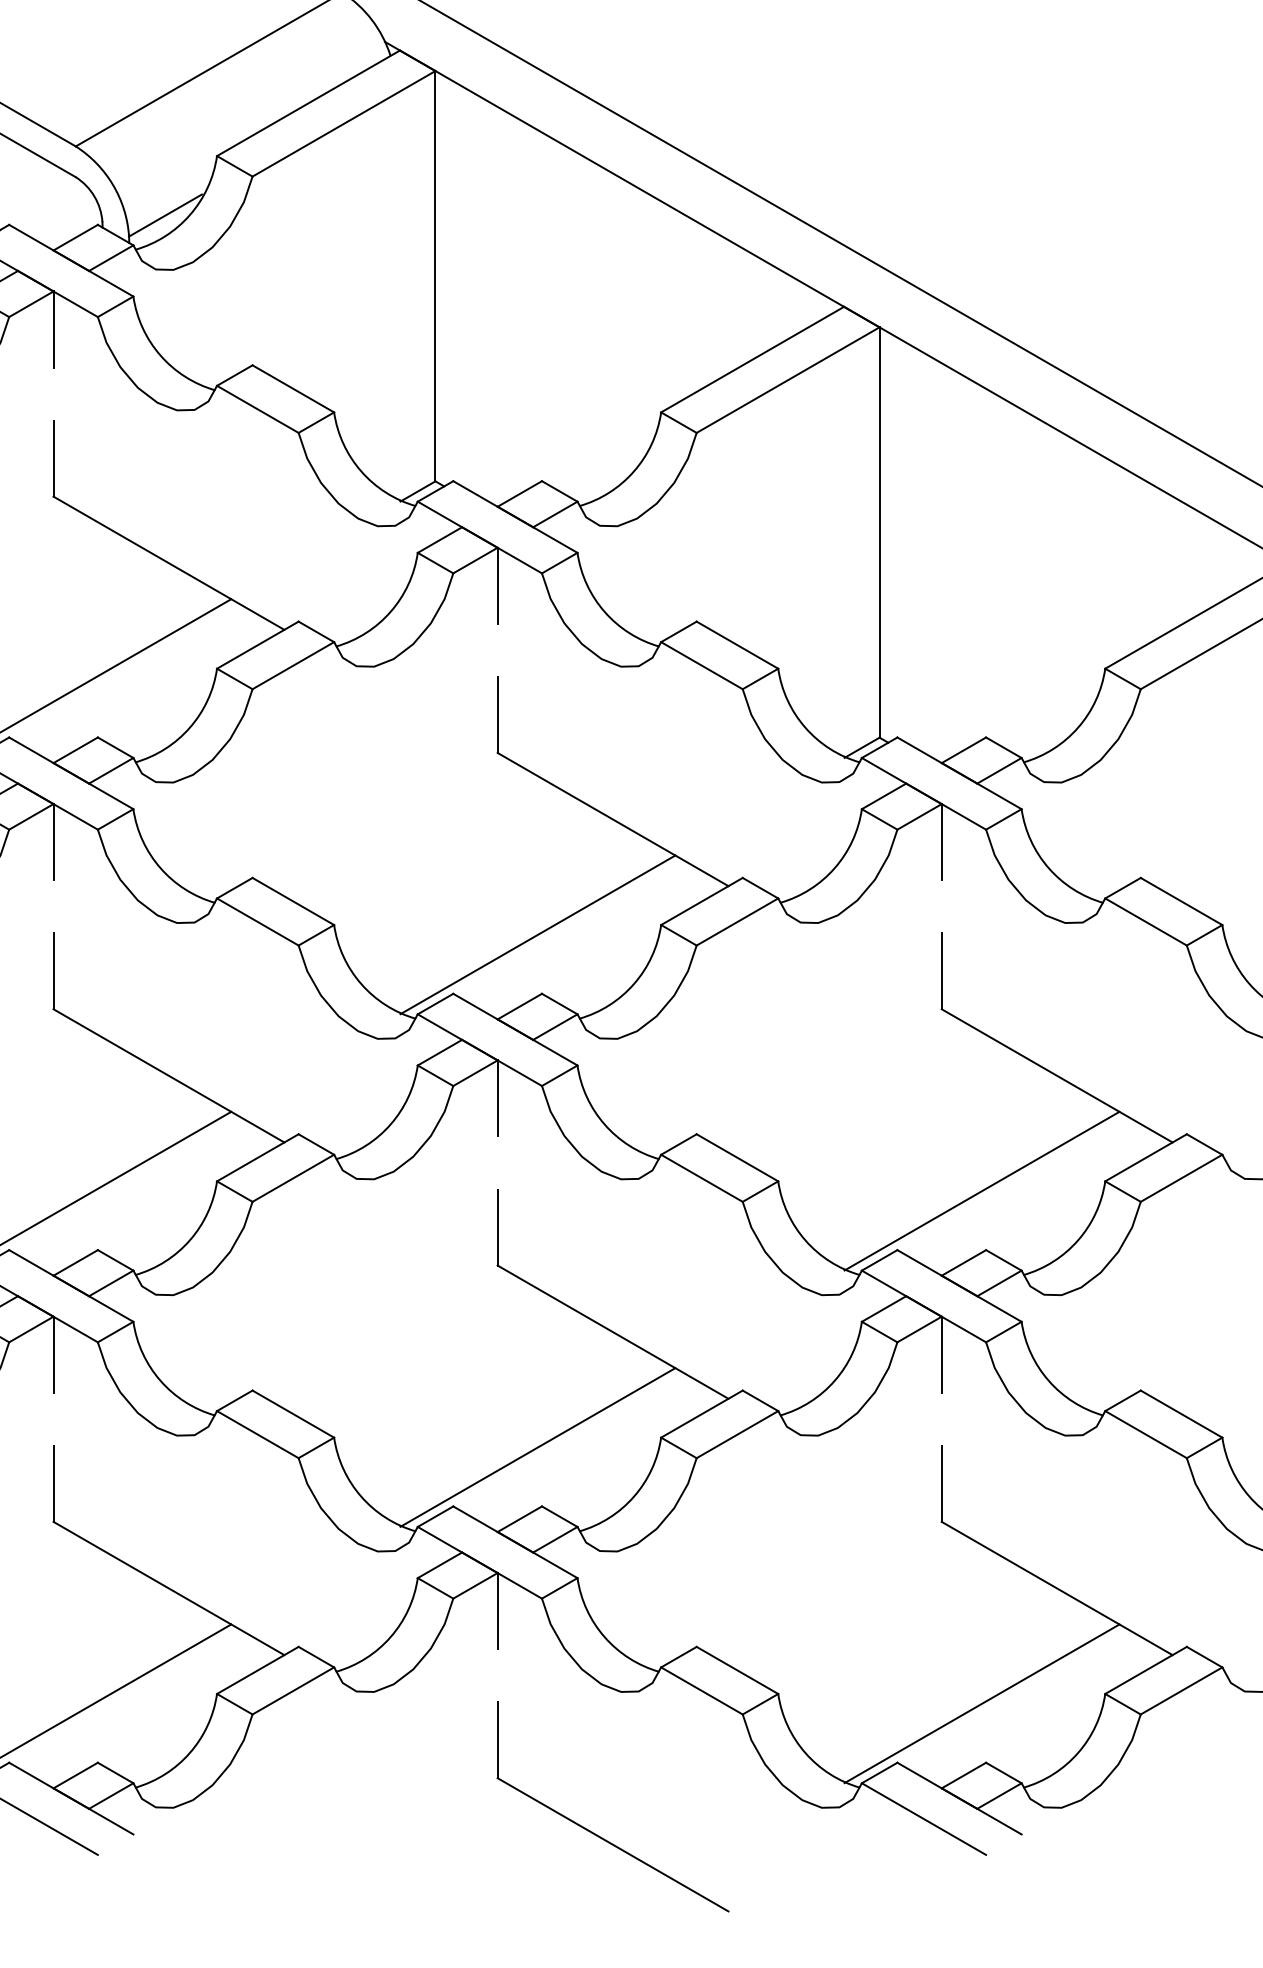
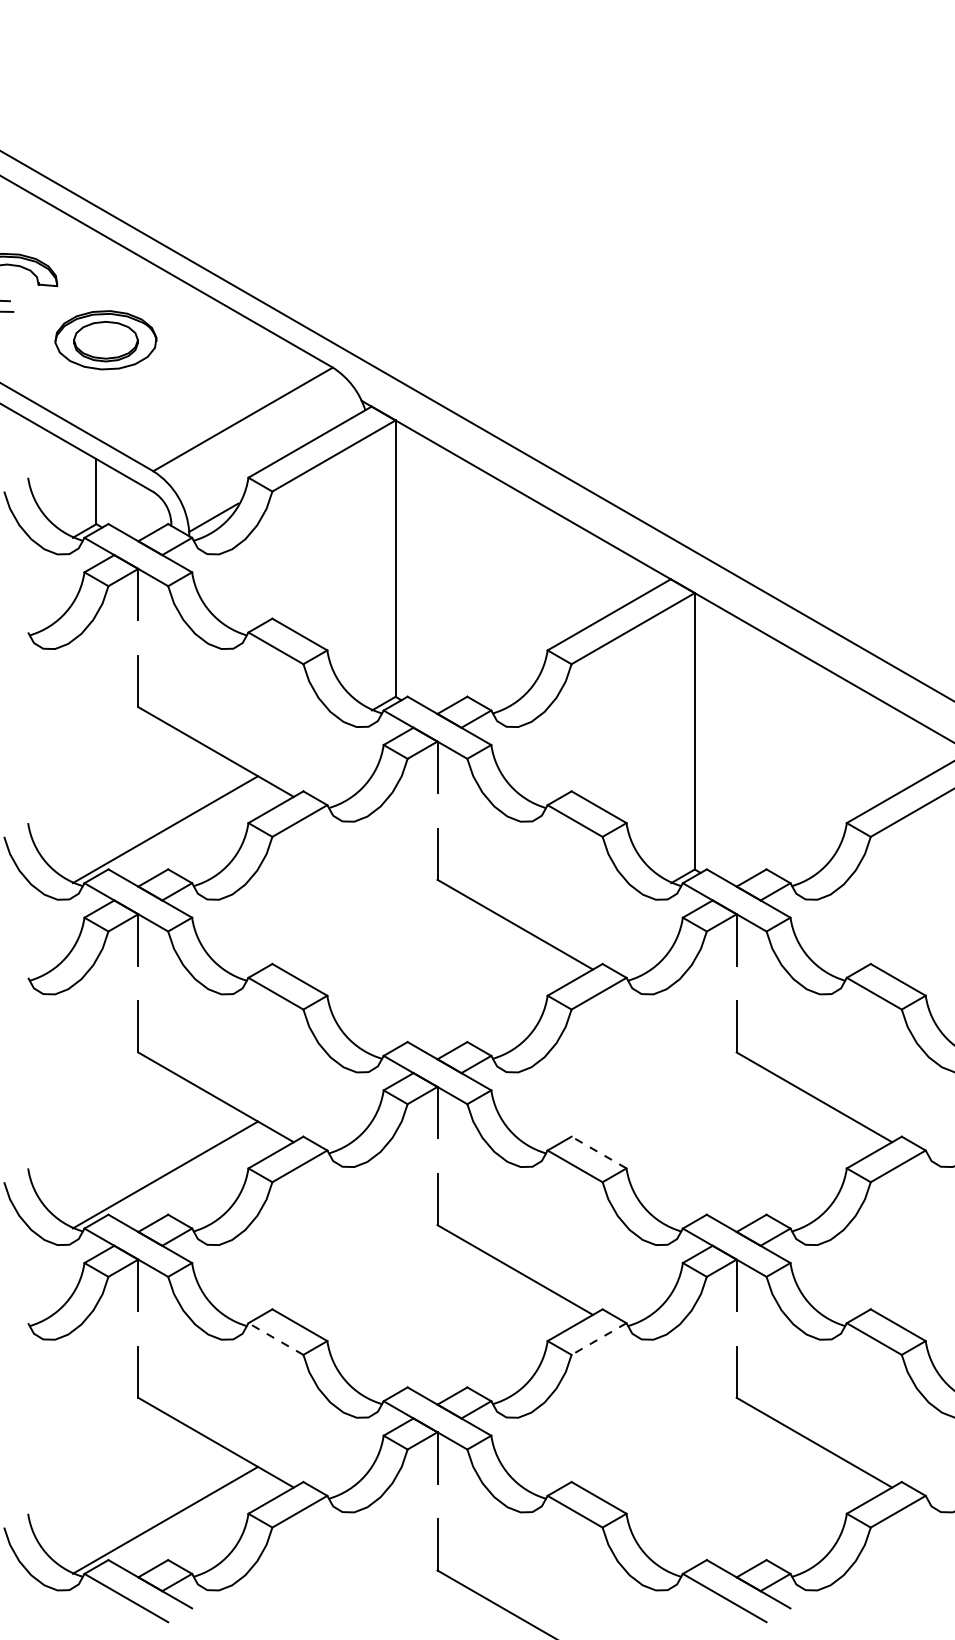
line: (537, 933) -> (464, 1001), removed
line: (738, 1157) -> (599, 1152), solid -> dashed
line: (981, 1190) -> (763, 1174), removed
line: (257, 1435) -> (275, 1339), solid -> dashed
line: (738, 1435) -> (599, 1339), solid -> dashed
line: (537, 1447) -> (464, 1347), removed
line: (981, 1702) -> (763, 1519), removed

